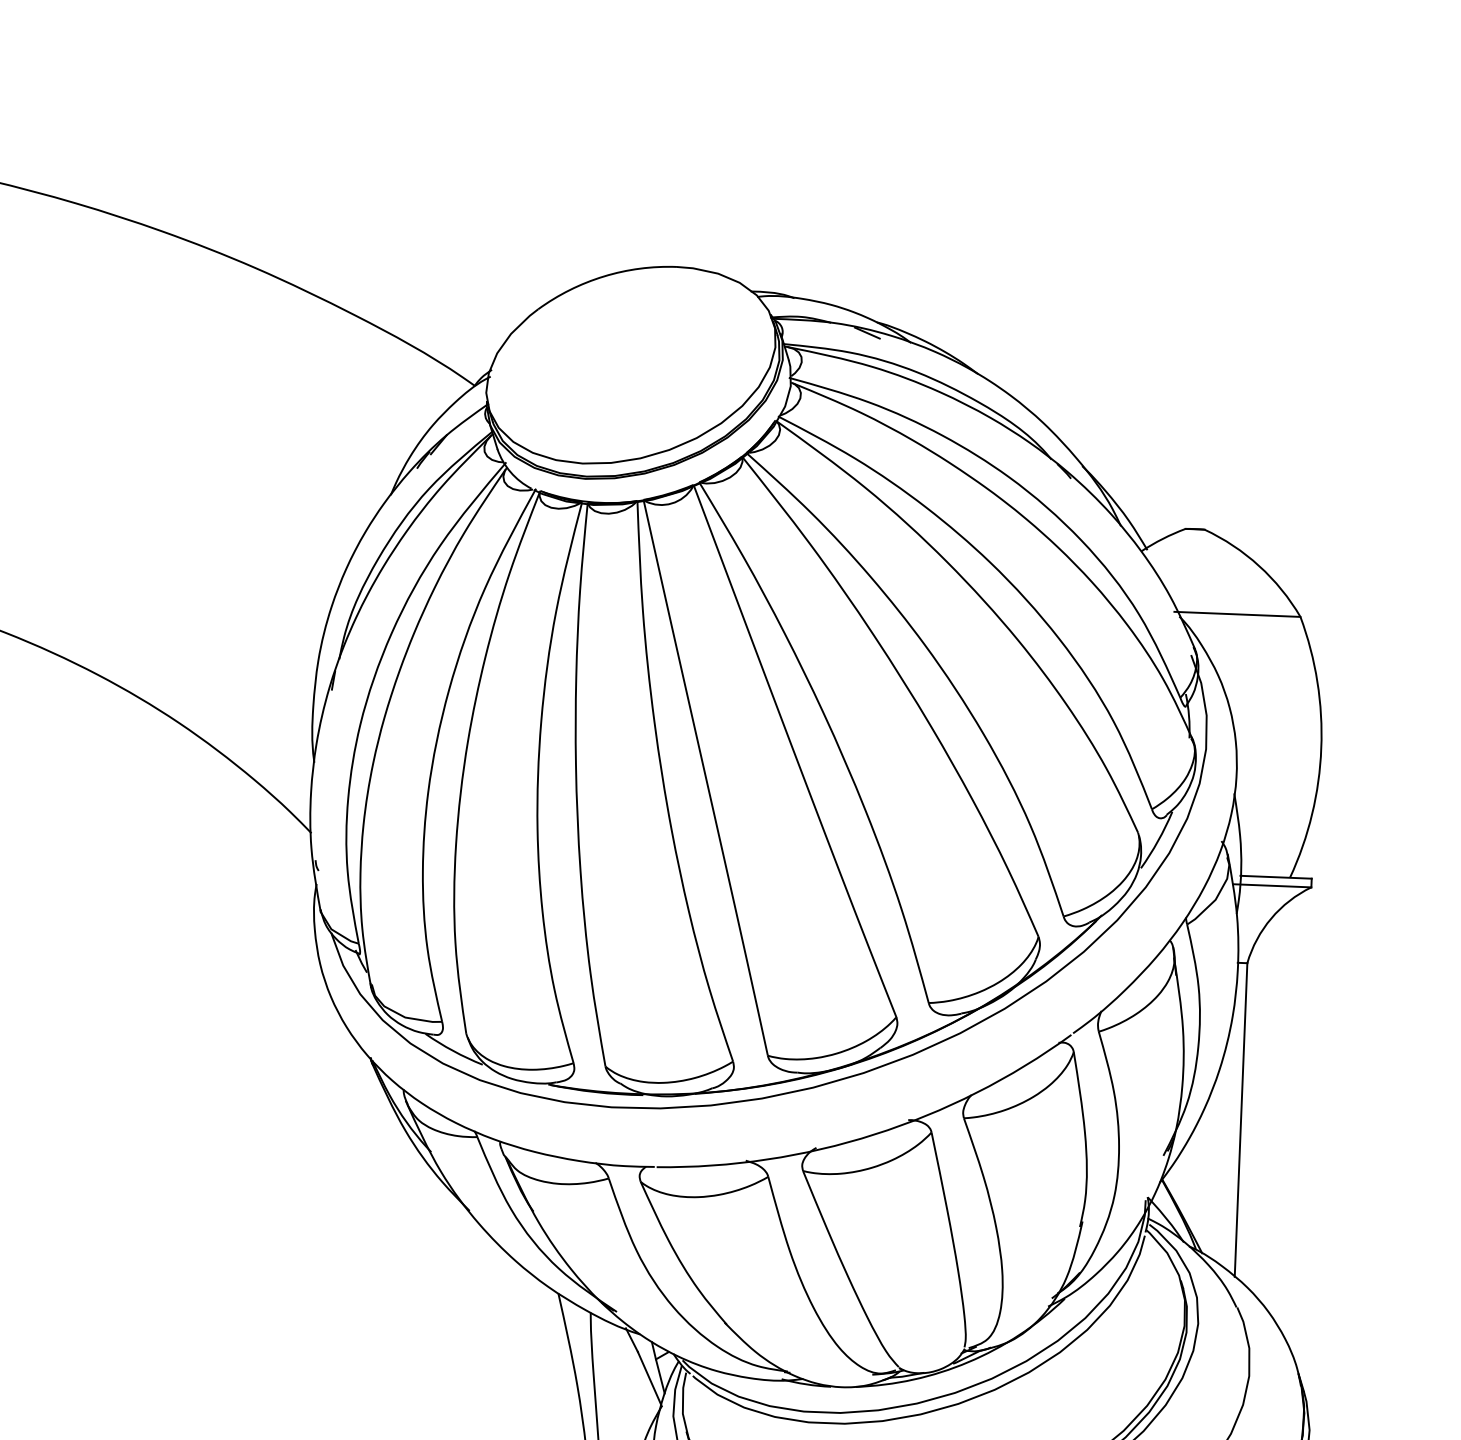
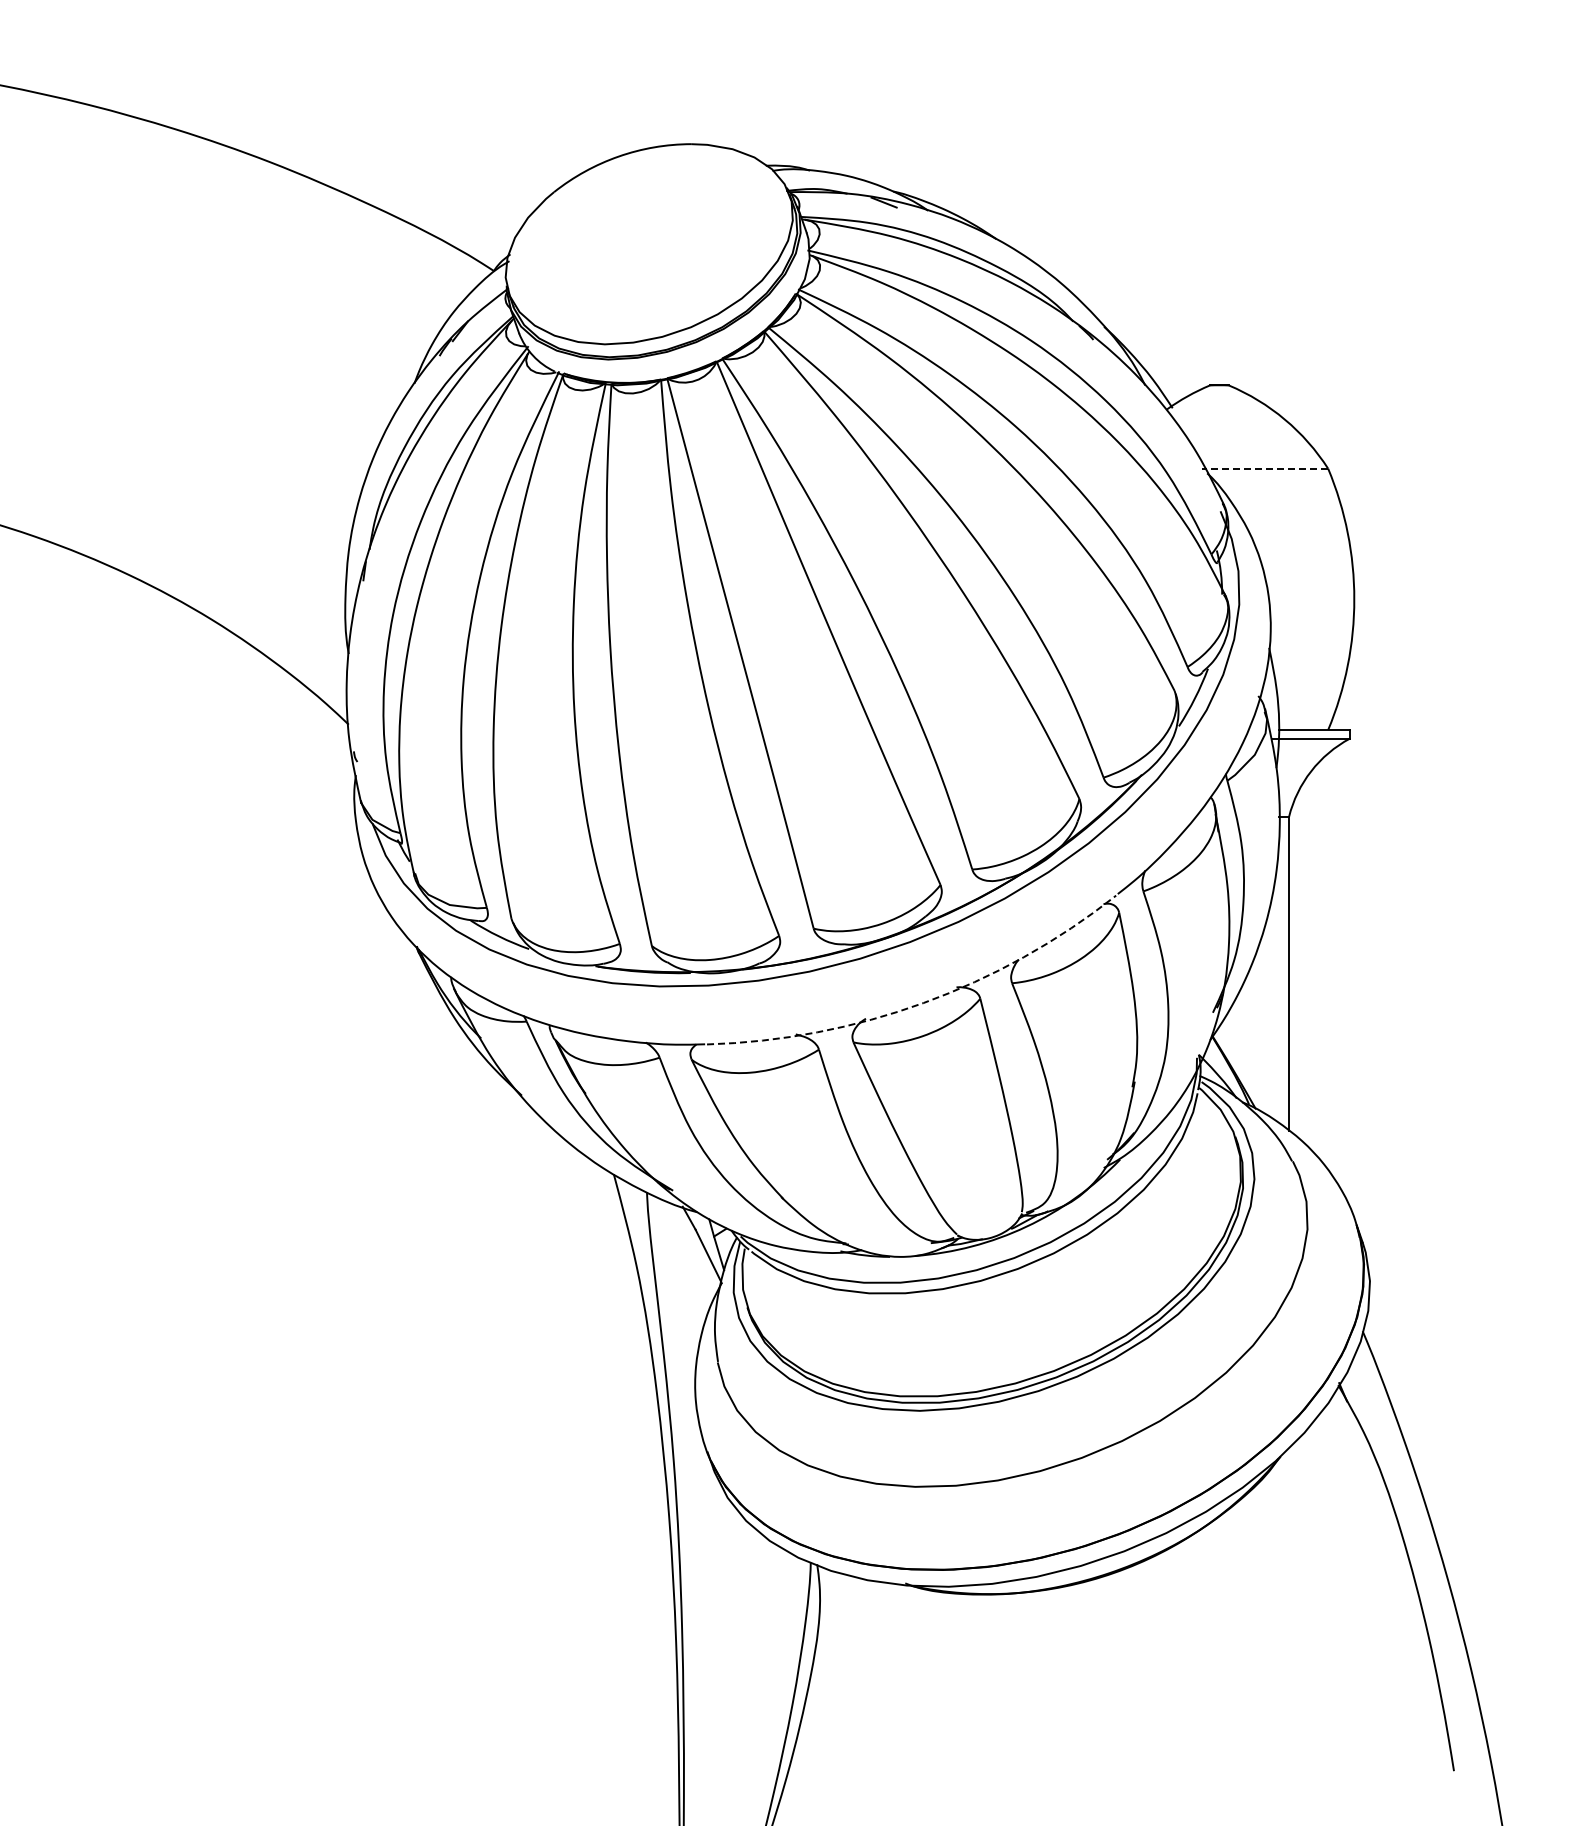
line: (1236, 614) -> (1264, 468), solid -> dashed
arc: (874, 1134) -> (923, 1003), solid -> dashed

